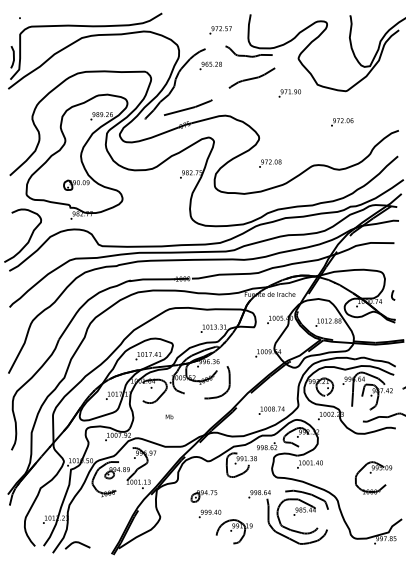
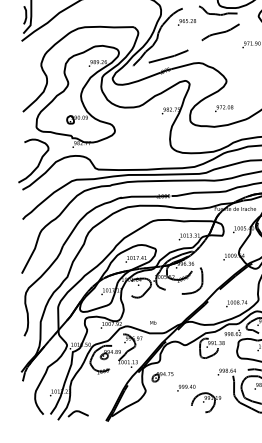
text: (270, 163) -> (224, 108), moved
text: (169, 416) -> (153, 322), moved
part: (203, 496) -> (162, 377), moved

